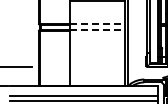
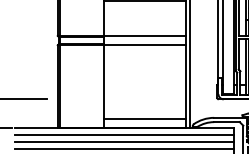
line: (98, 24) -> (146, 36), dashed -> solid
line: (98, 30) -> (146, 45), dashed -> solid
line: (97, 80) -> (144, 119), added
line: (83, 91) -> (123, 135), added

